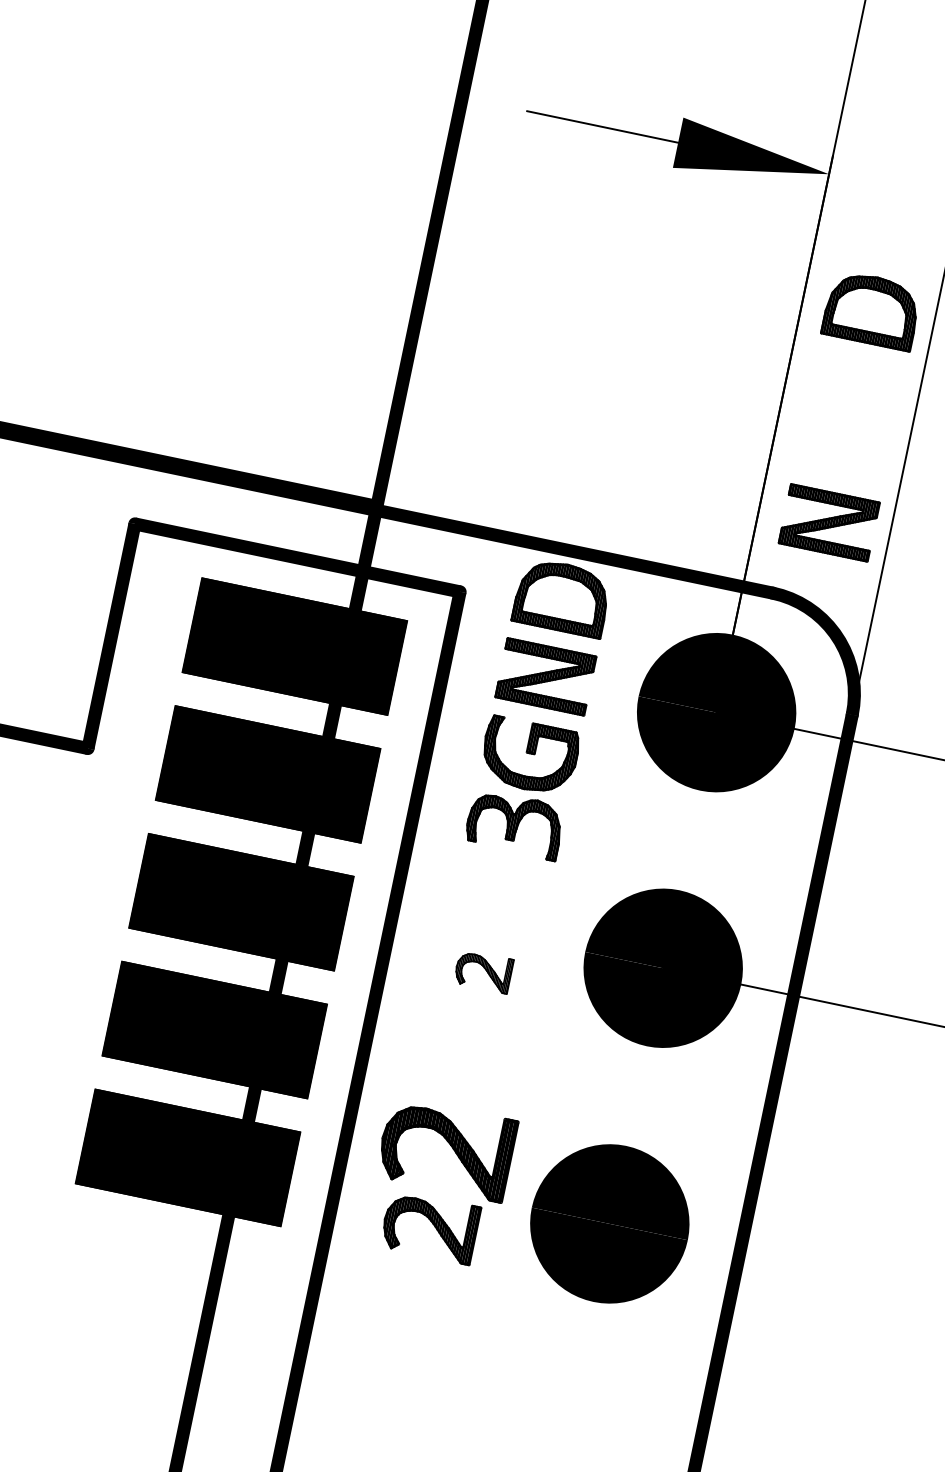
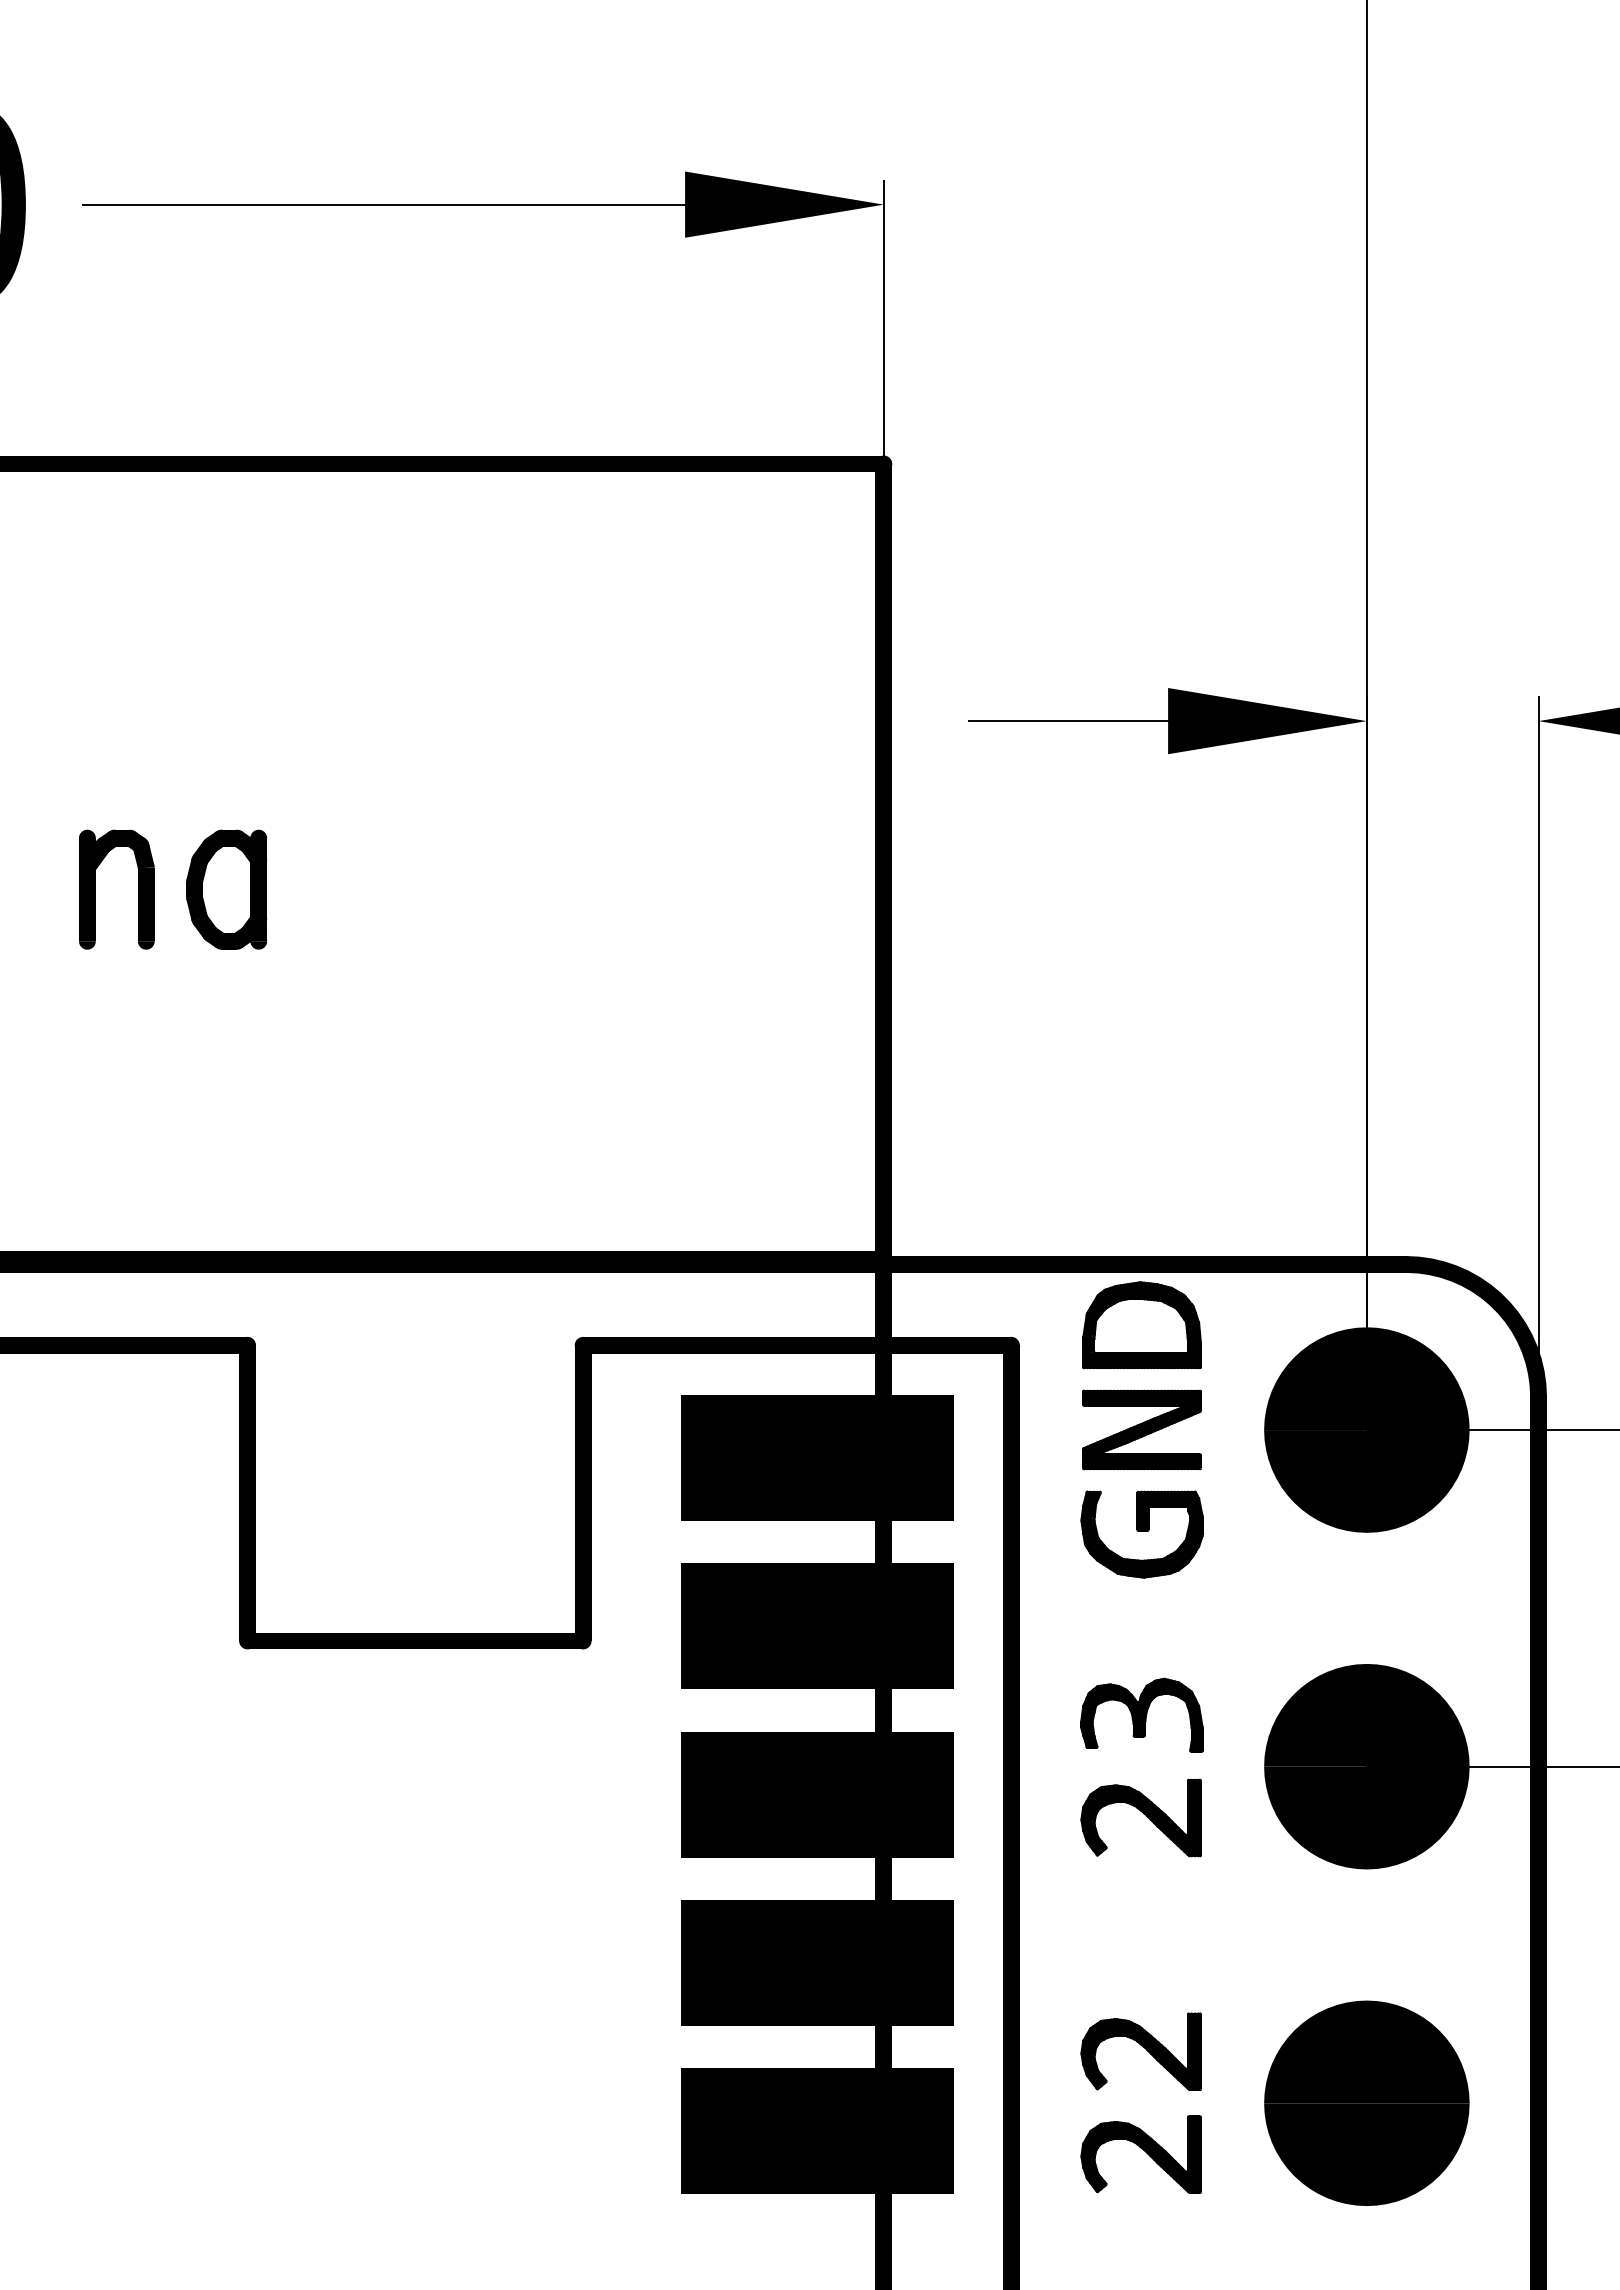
part: (871, 310) -> (1456, 881), removed
part: (828, 522) -> (1458, 1160), removed
part: (514, 823) -> (1141, 1714), moved
part: (483, 970) -> (1140, 1817), size x1.67
part: (446, 1148) -> (1140, 2051), size x0.71

